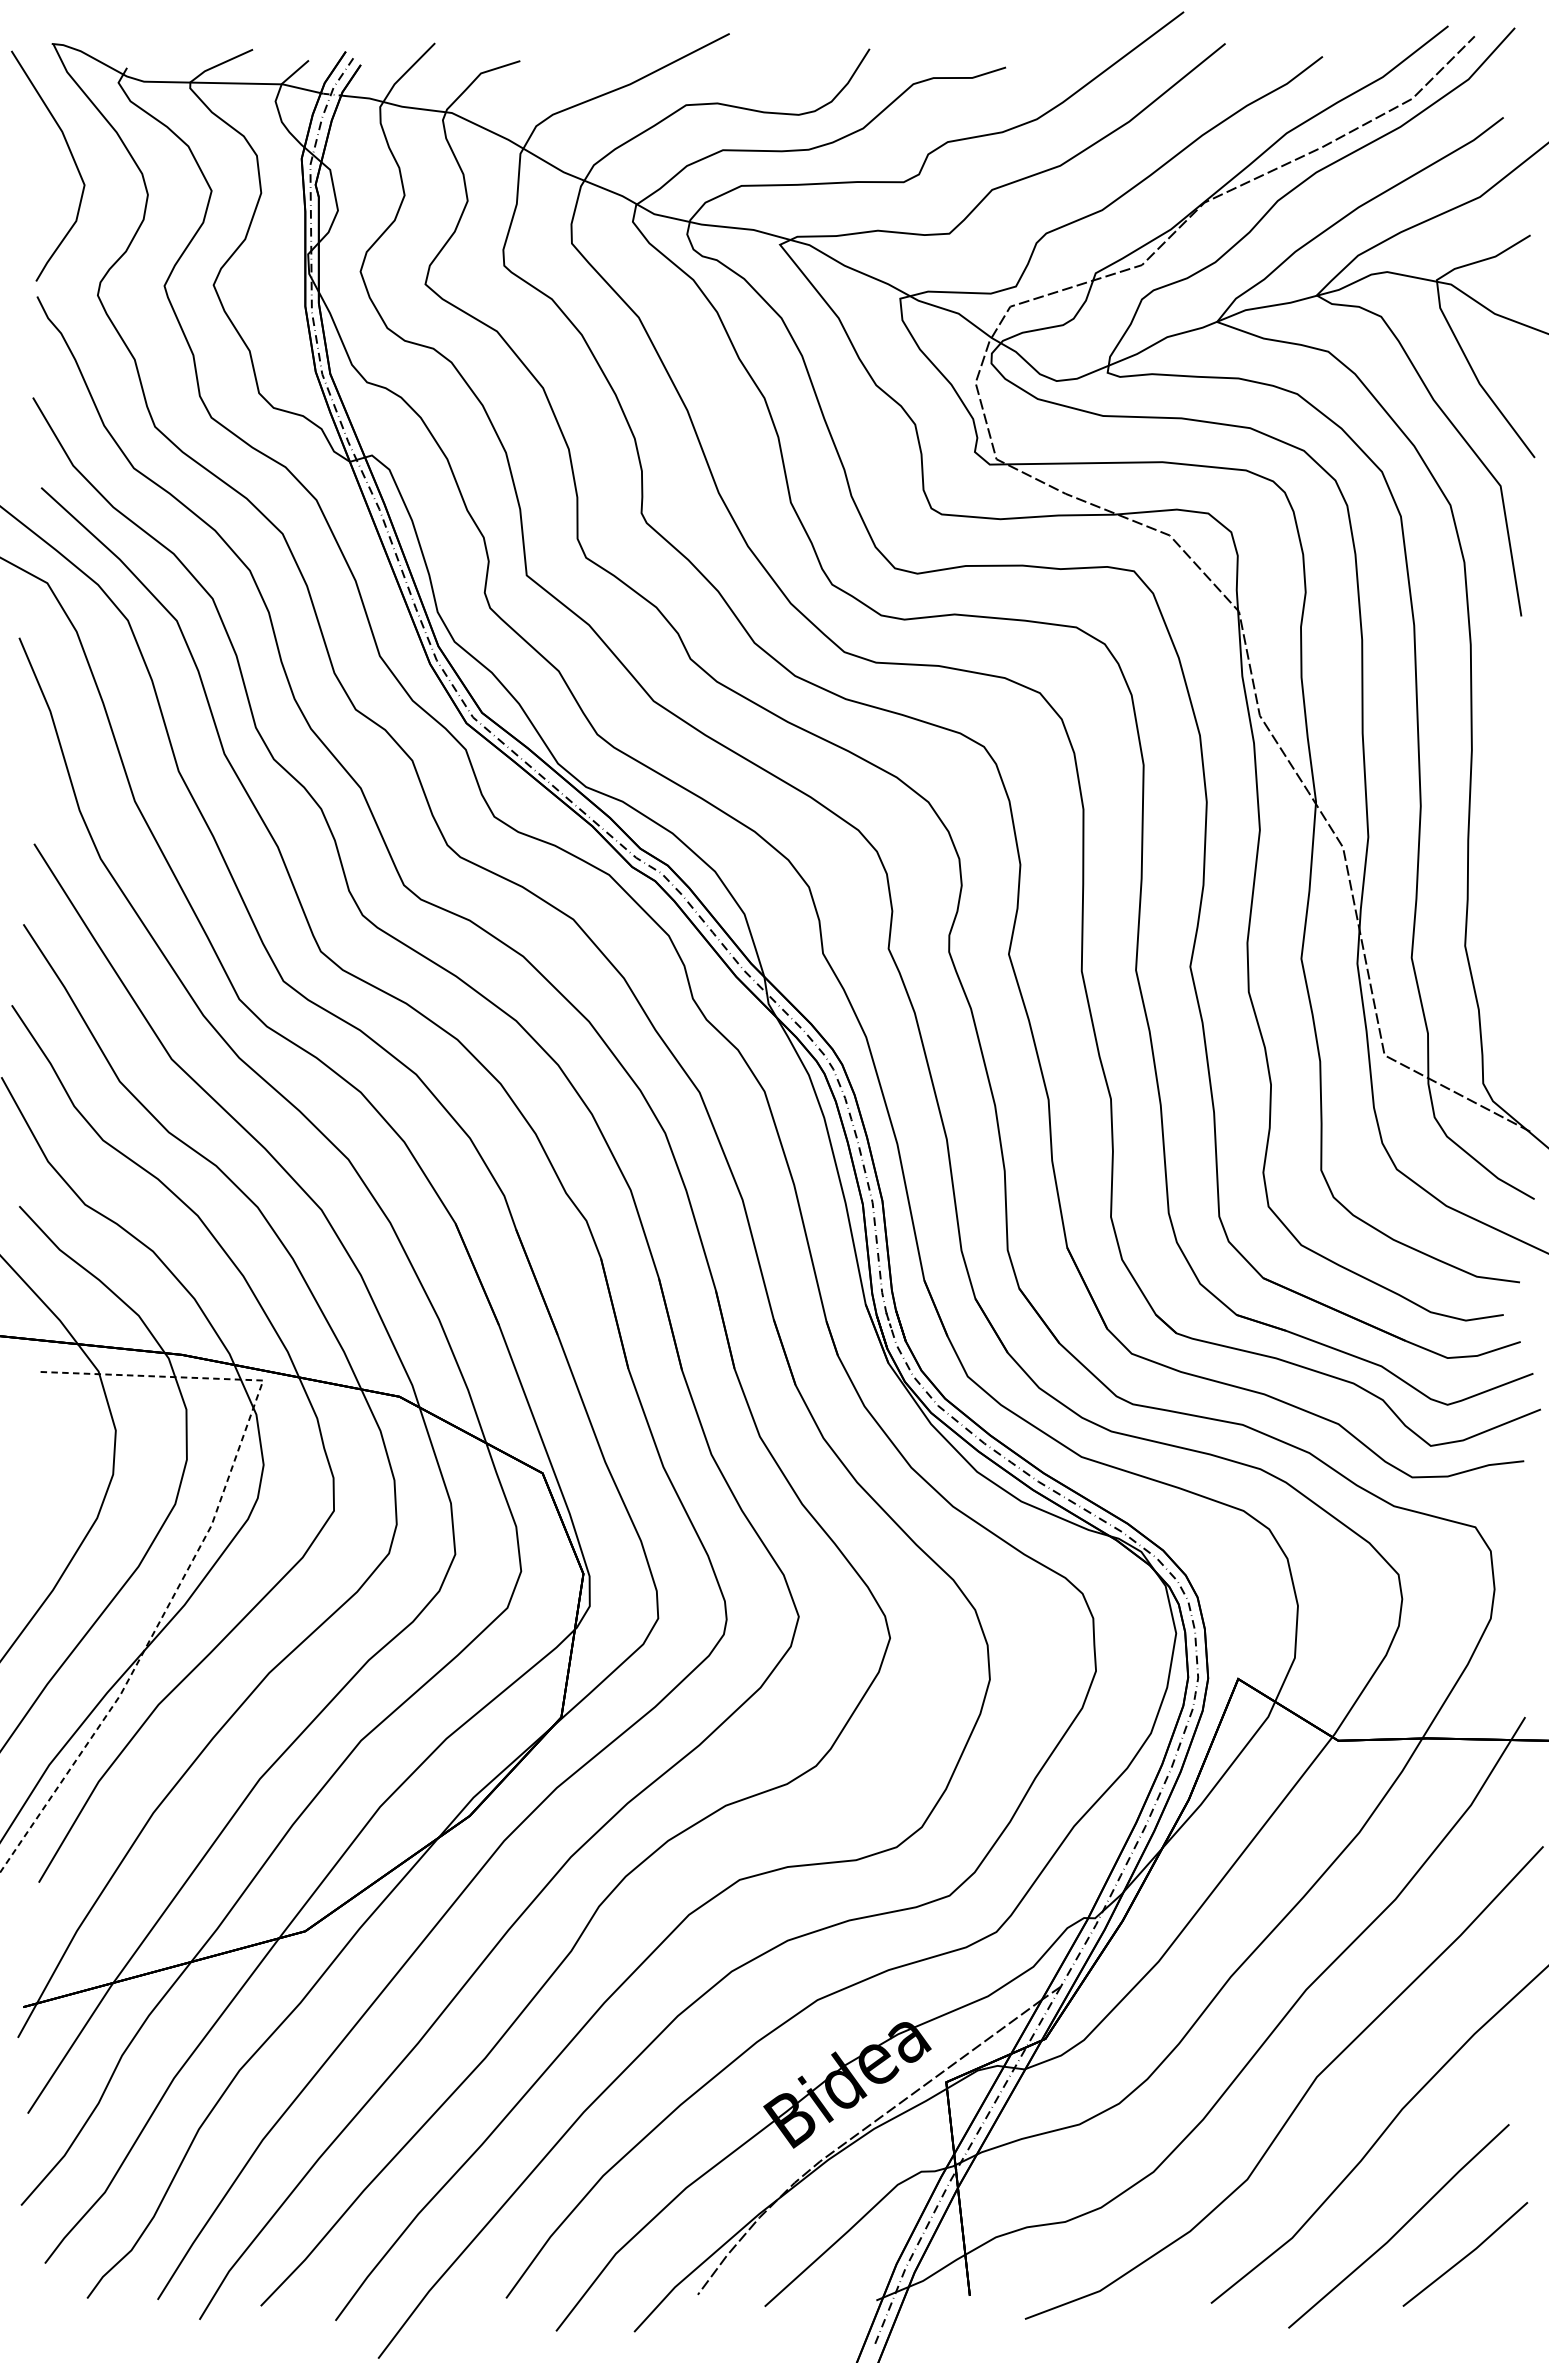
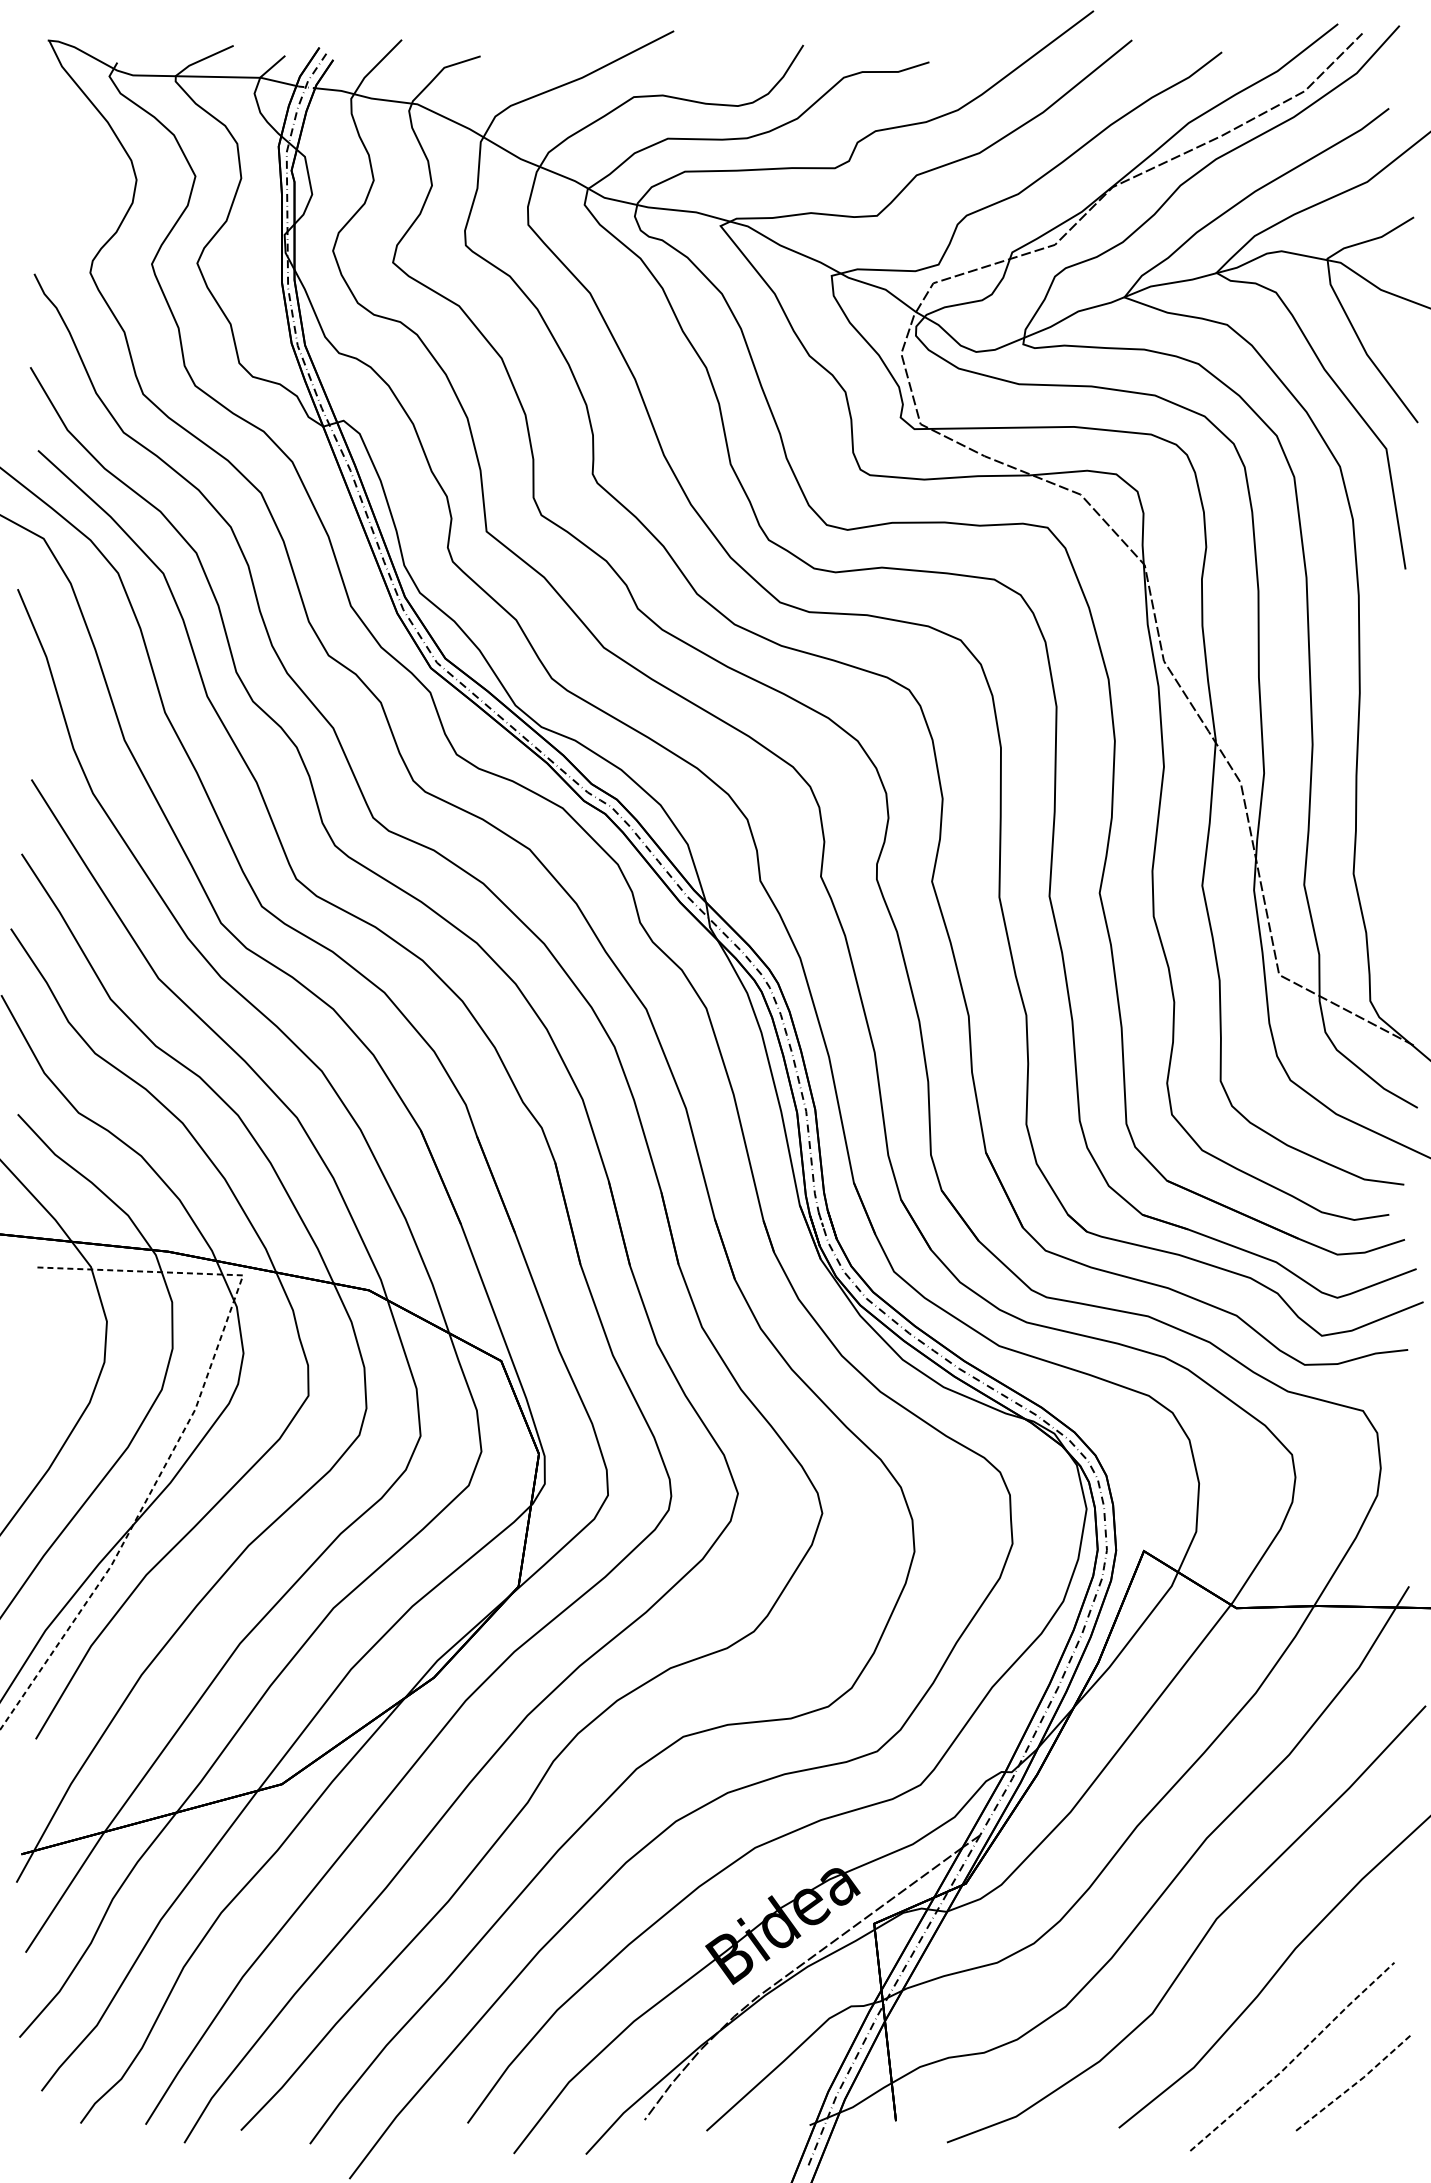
curve: (70, 154) -> (65, 142), removed
line: (1401, 2228) -> (1294, 2058), solid -> dashed
line: (1467, 2255) -> (1355, 2083), solid -> dashed

